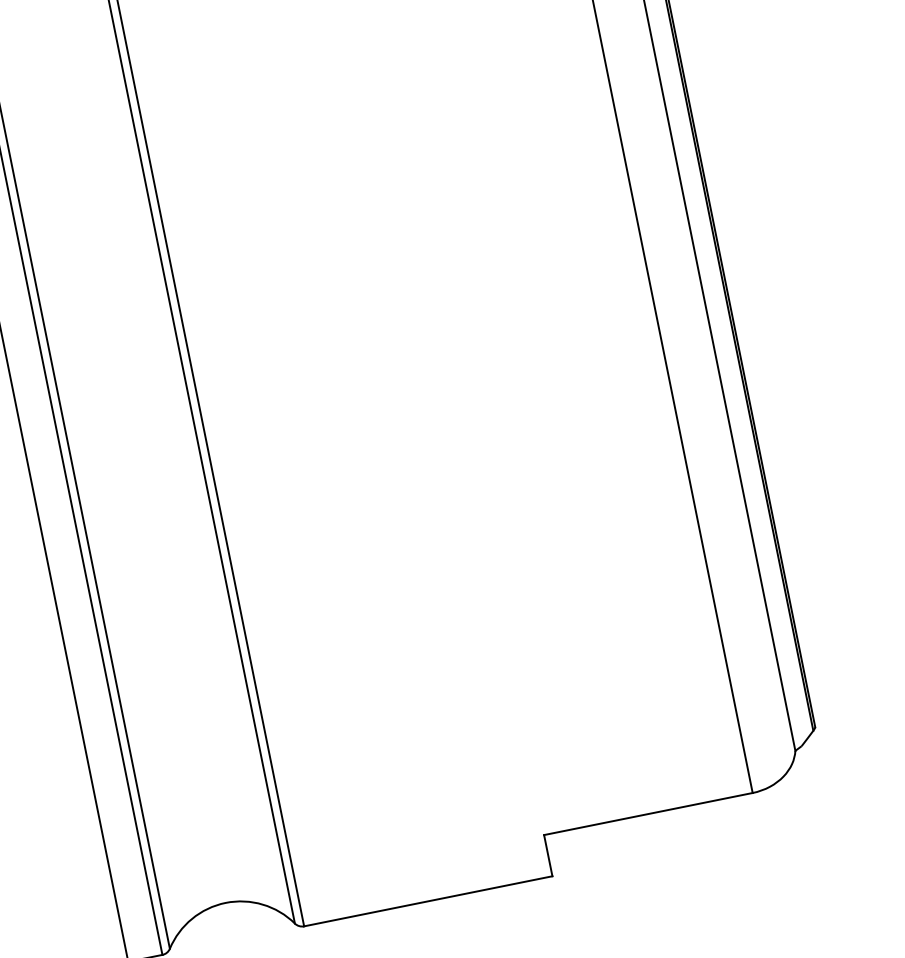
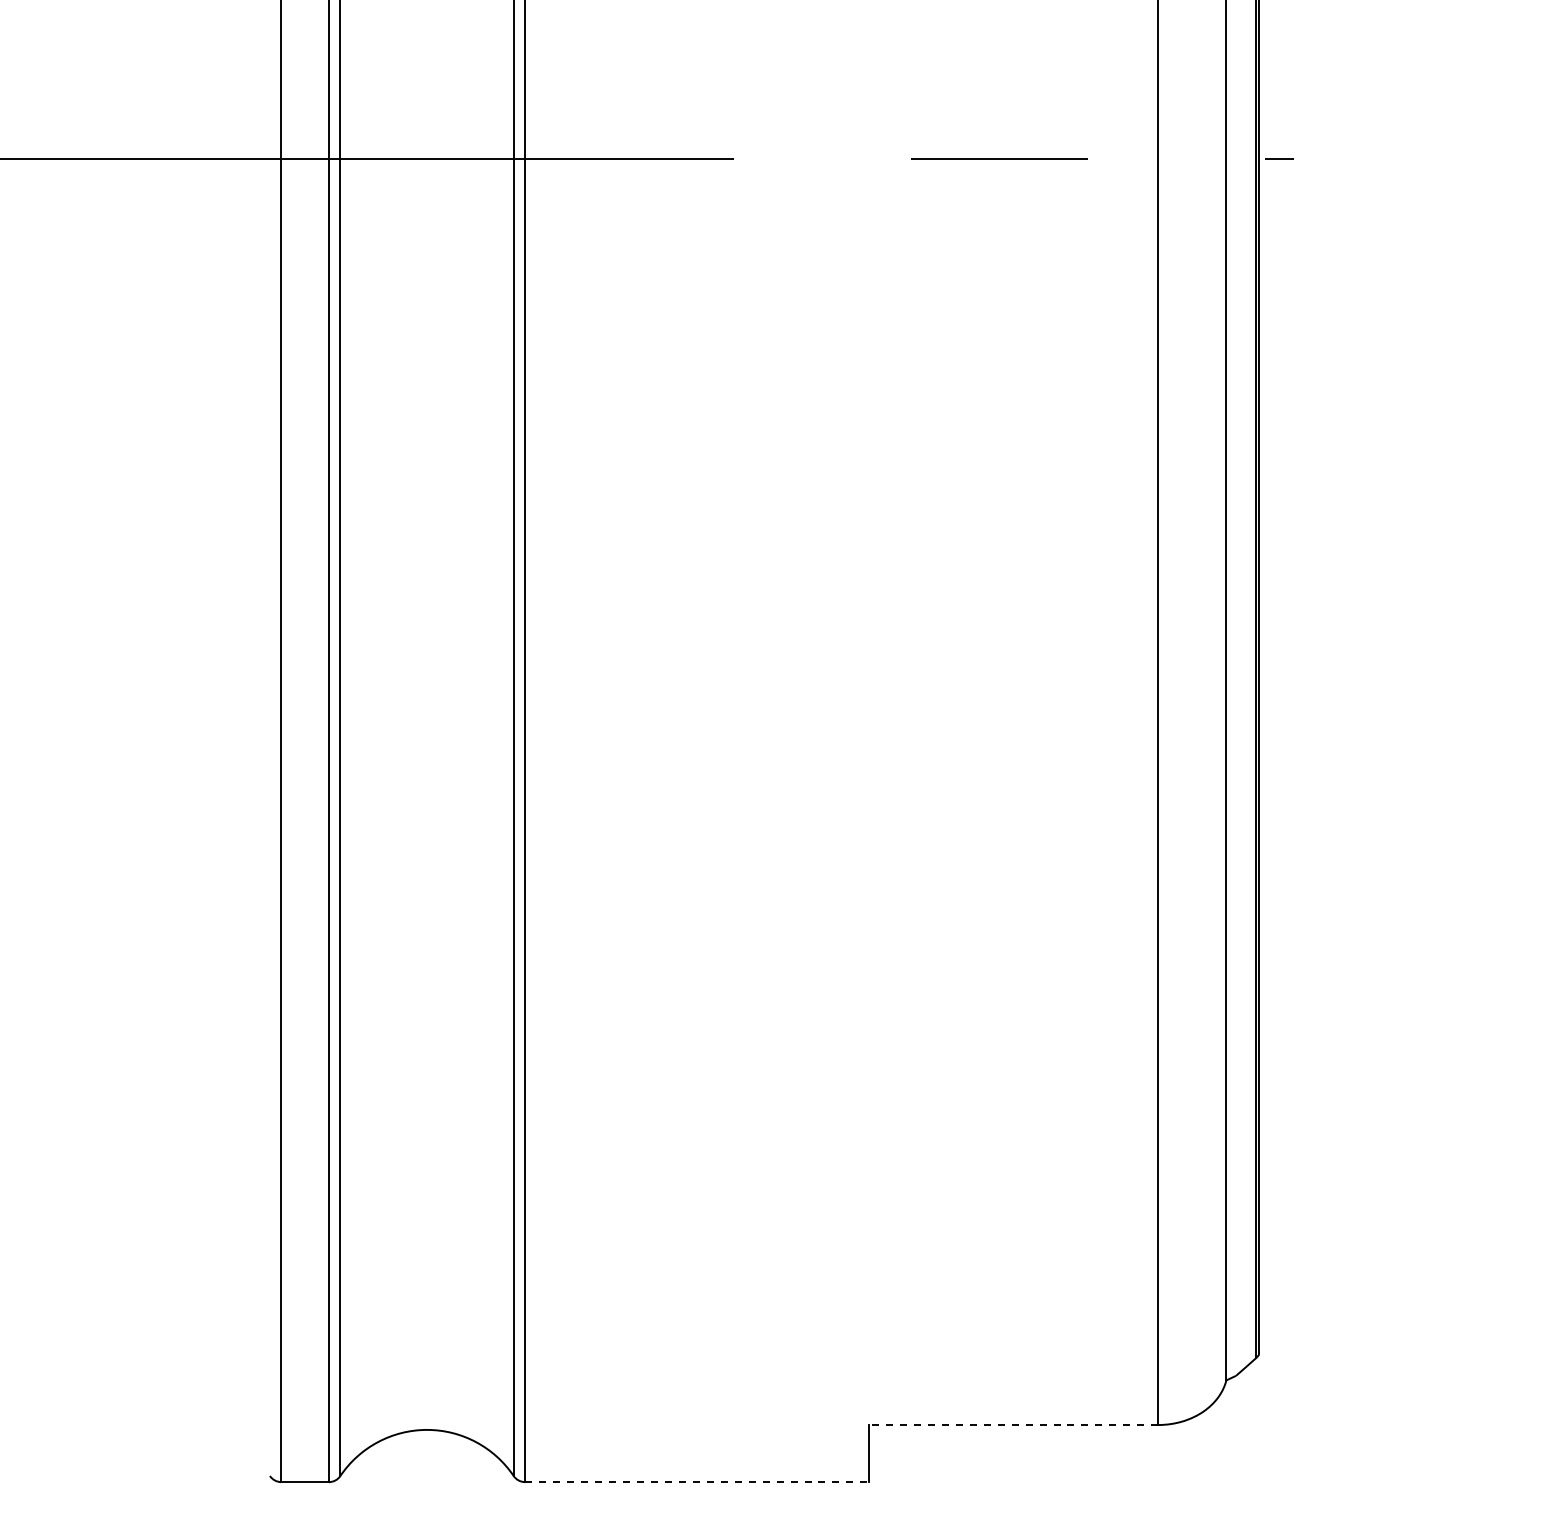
line: (648, 814) -> (1013, 1425), solid -> dashed
line: (428, 901) -> (697, 1482), solid -> dashed

